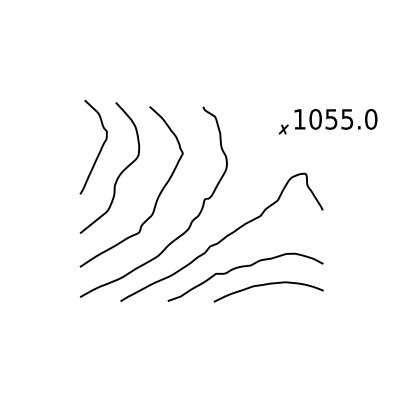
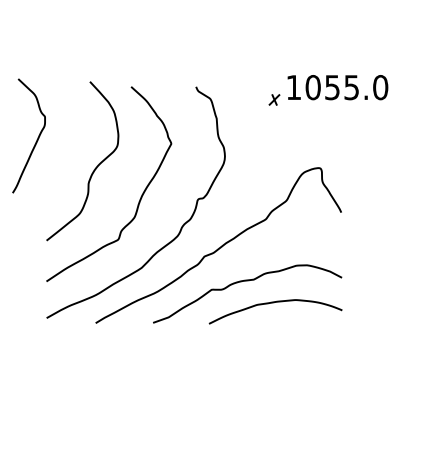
part: (327, 121) -> (327, 90), moved
curve: (99, 150) -> (36, 139), moved

